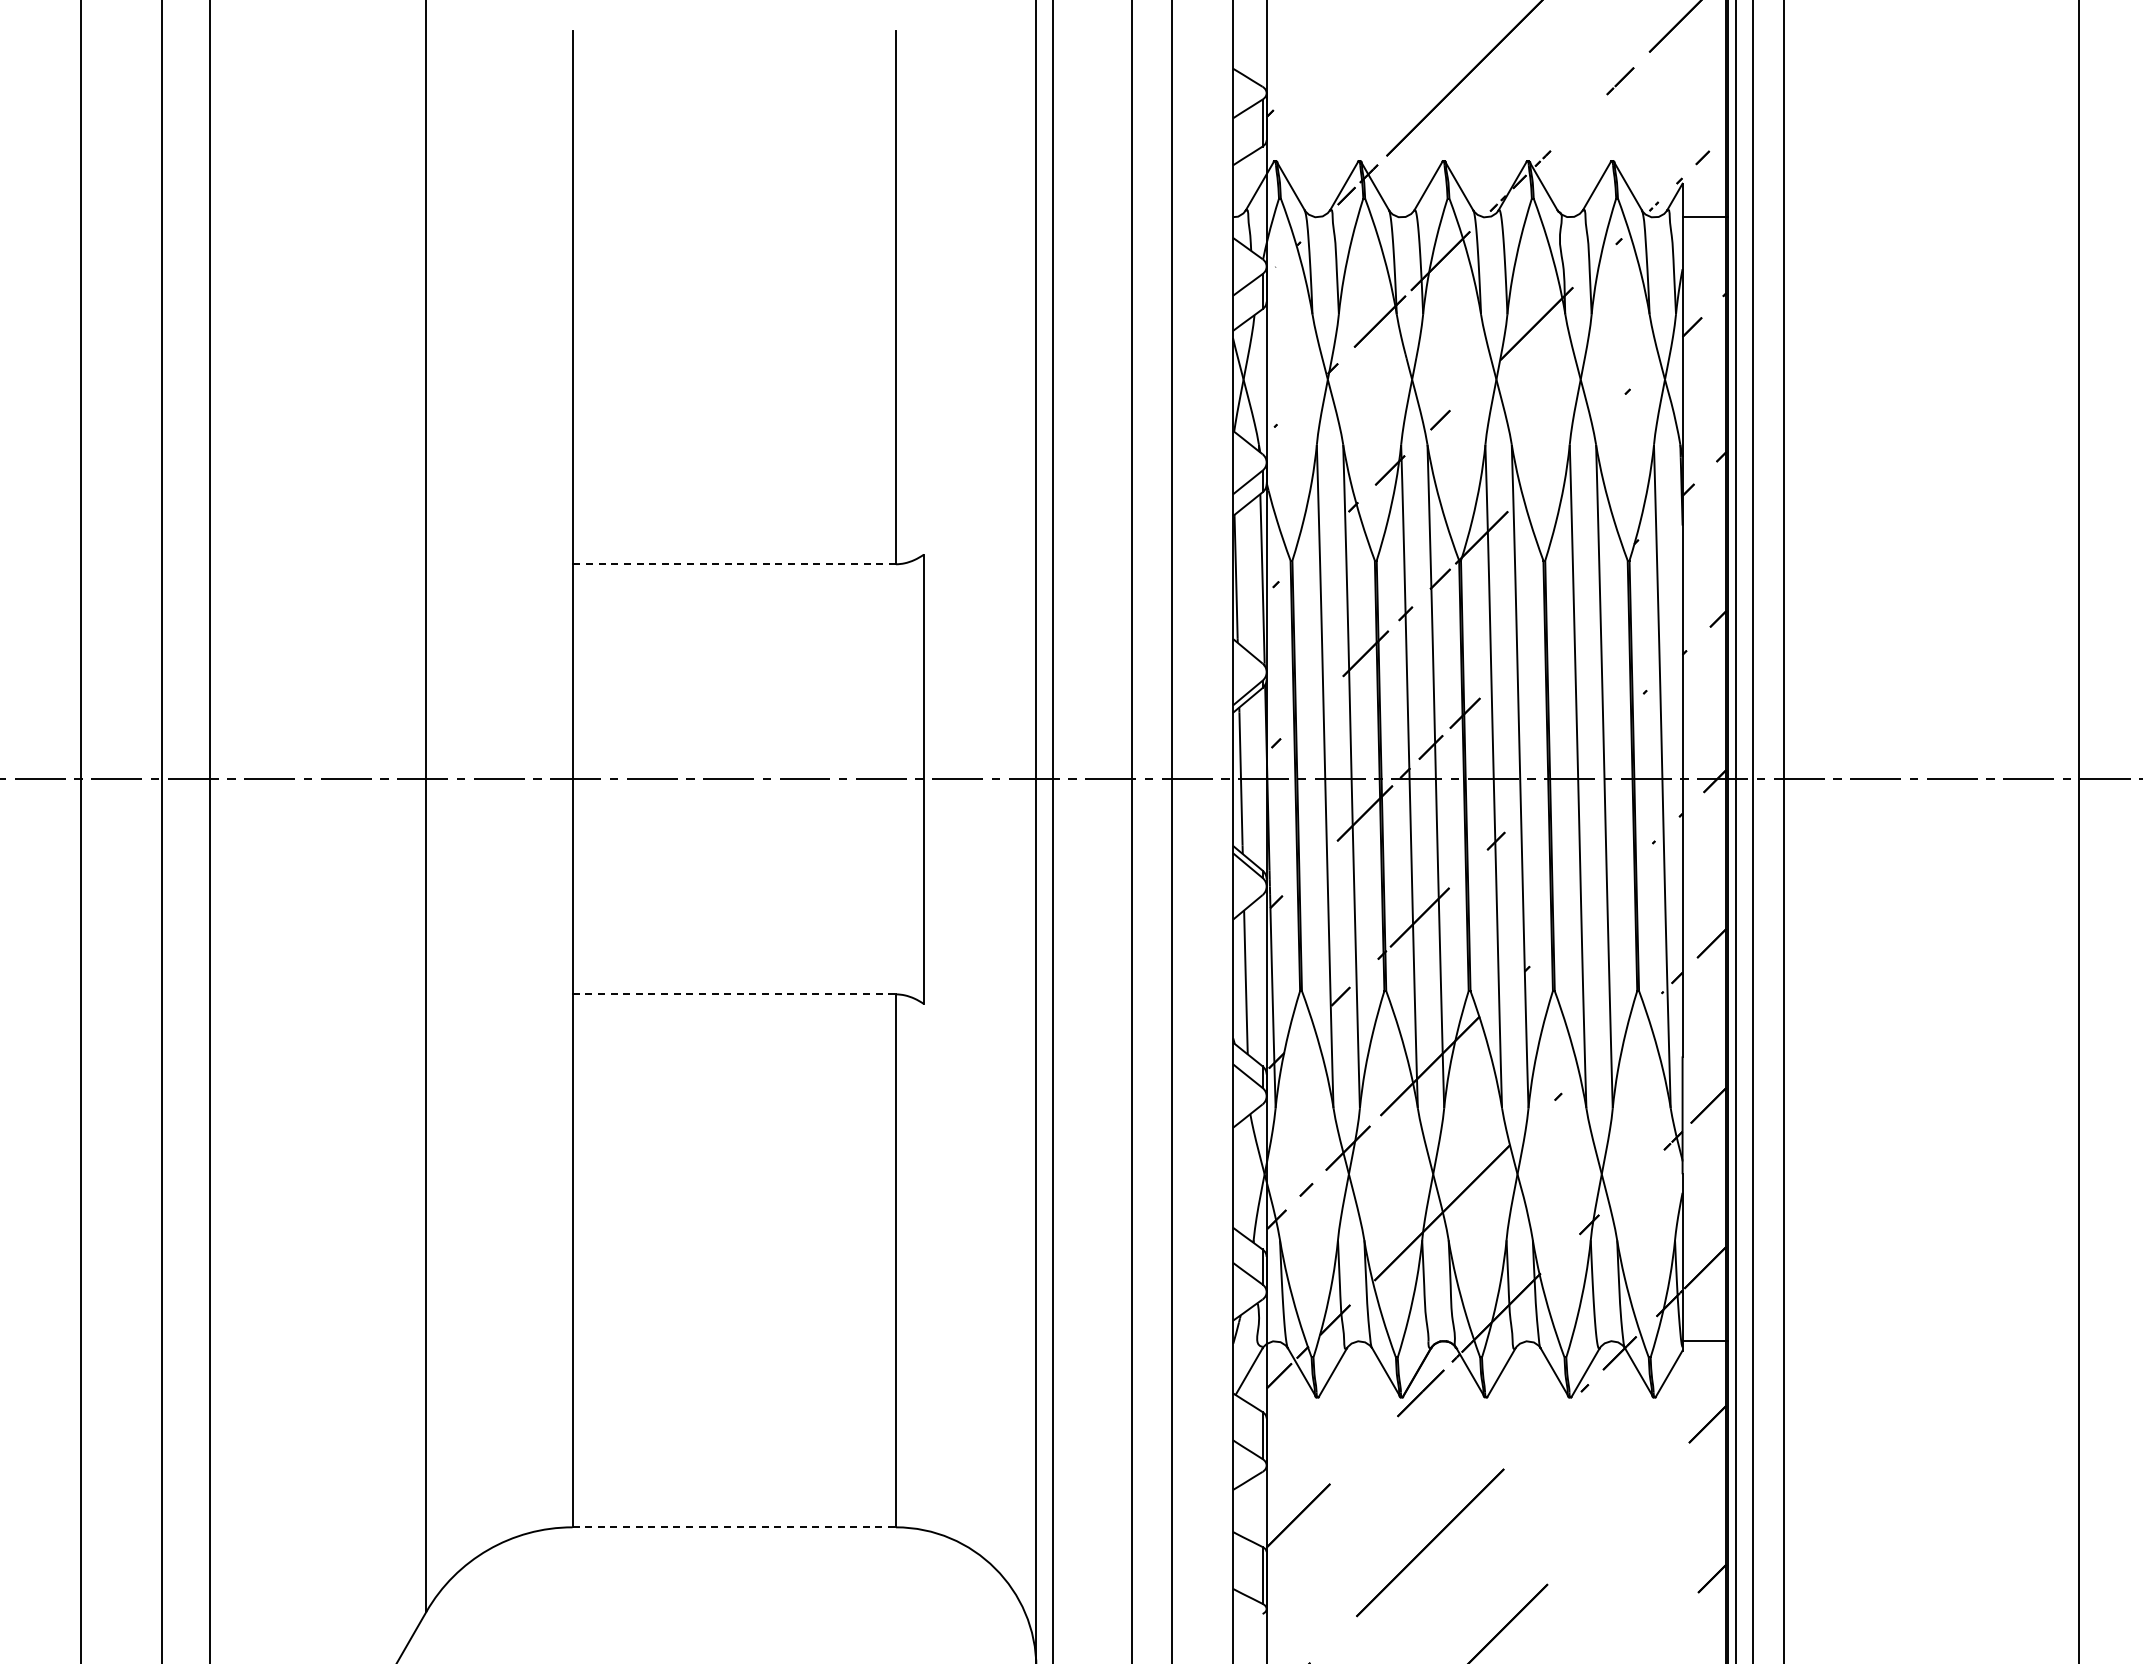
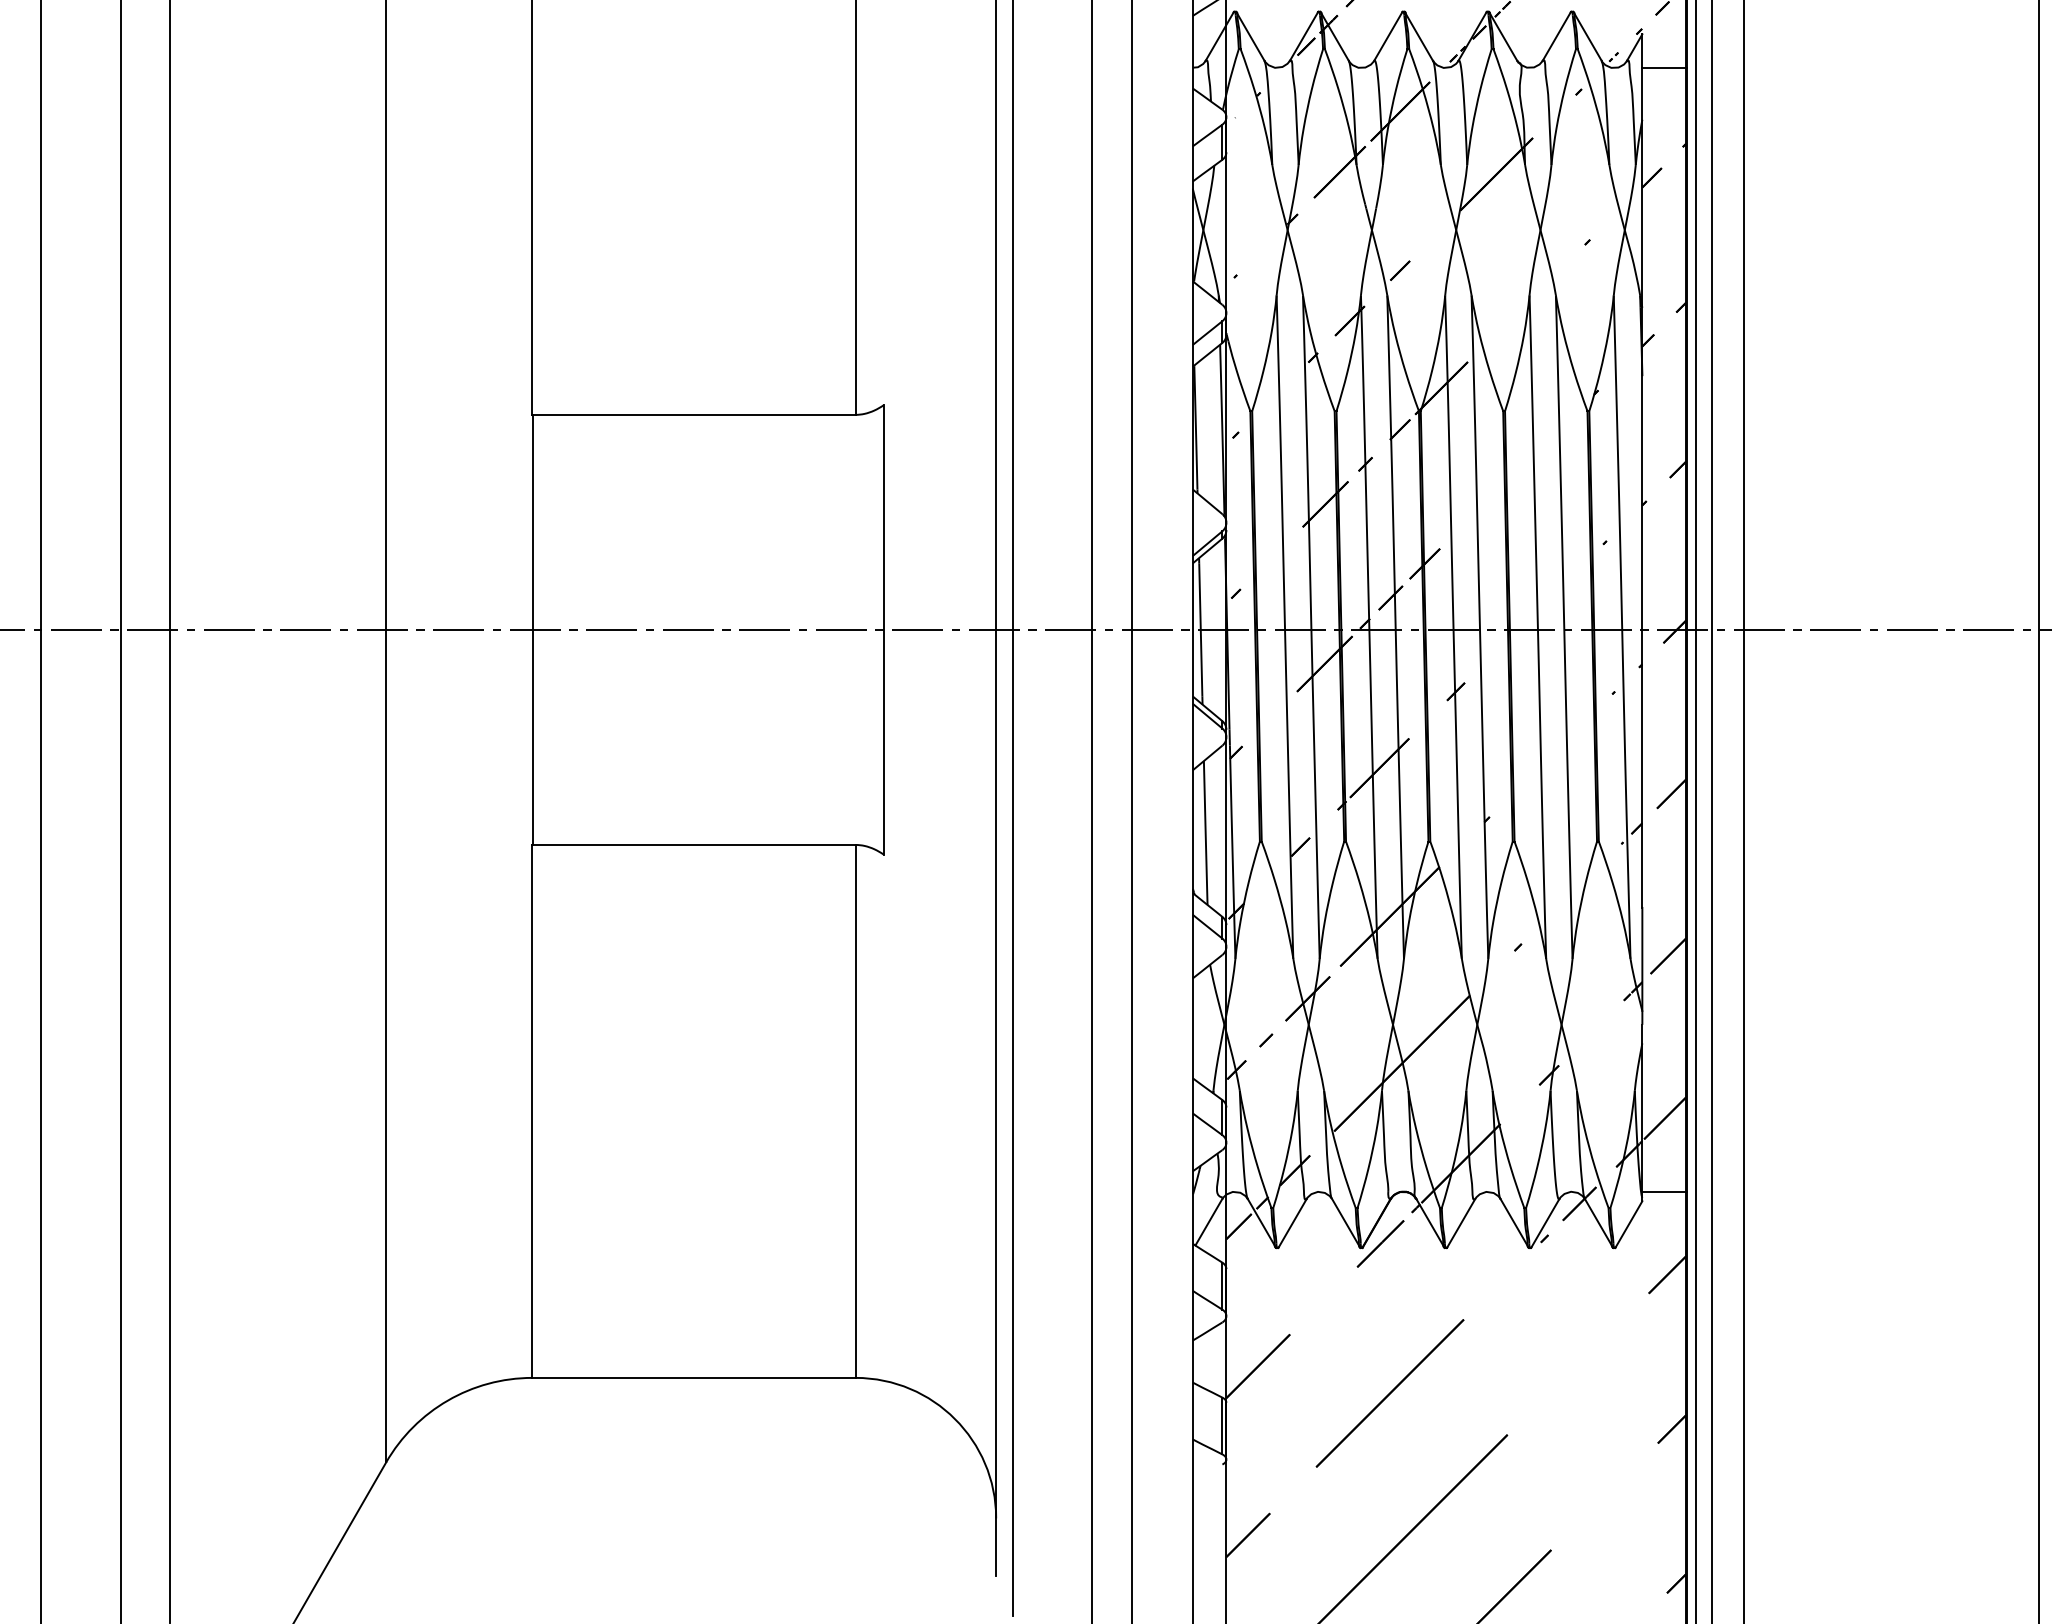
line: (734, 564) -> (694, 415), dashed -> solid
line: (734, 994) -> (694, 845), dashed -> solid
line: (734, 1527) -> (694, 1378), dashed -> solid

